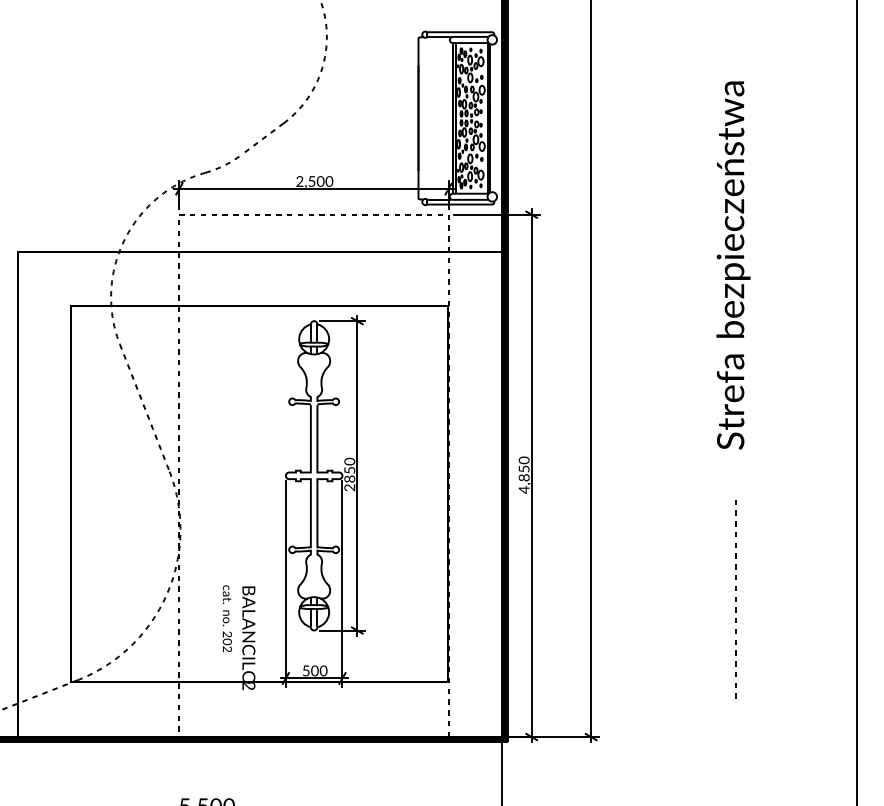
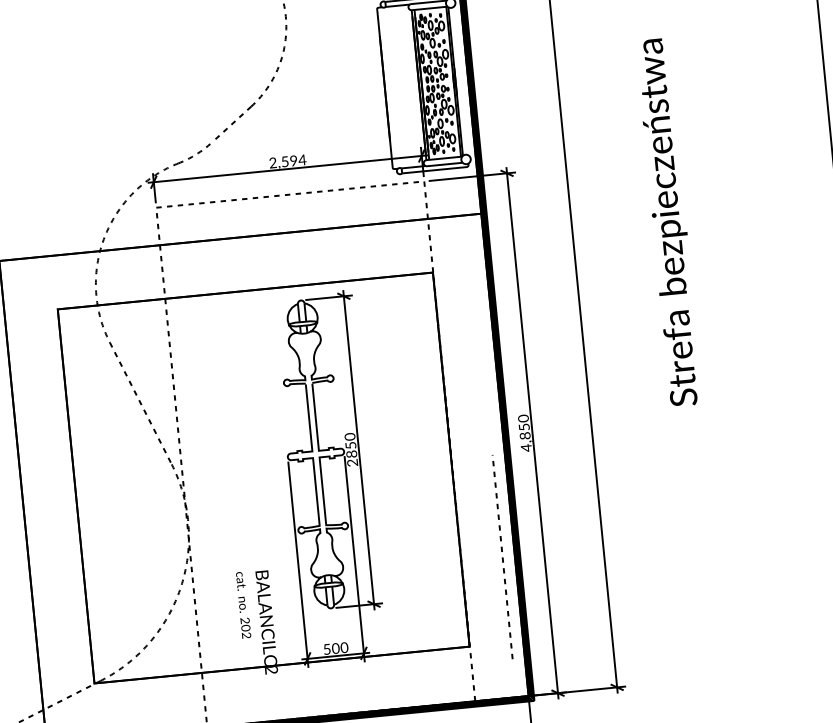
text: (324, 181) -> (297, 160), 2,500 -> 2,594
text: (733, 265) -> (669, 222), moved
line: (735, 599) -> (502, 560), moved

